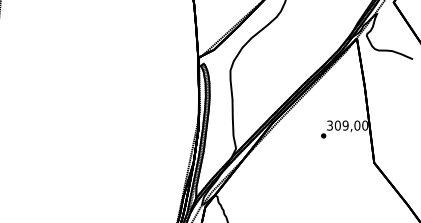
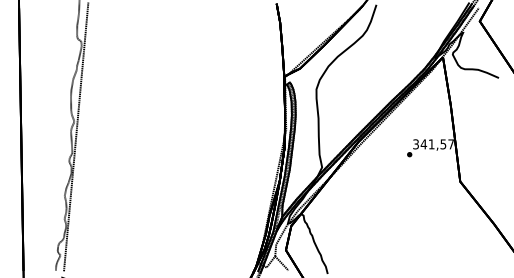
text: (351, 125) -> (437, 144), 309,00 -> 341,57

